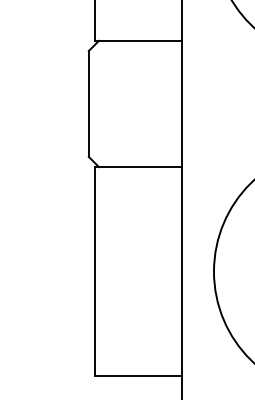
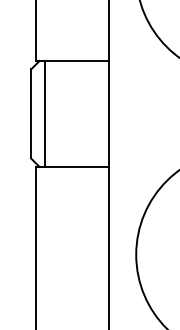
line: (105, 103) -> (45, 113), added

